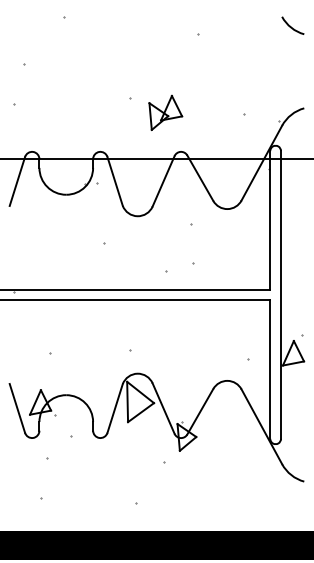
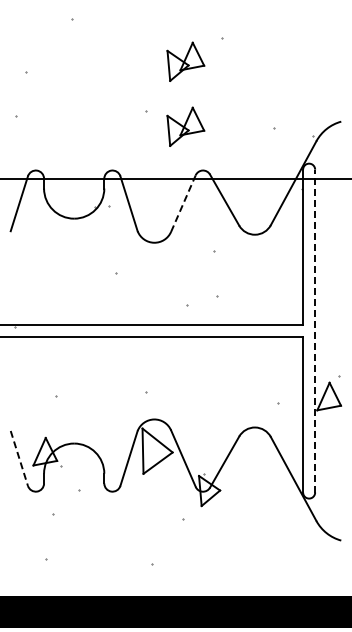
arc: (291, 26) -> (326, 29), removed
part: (165, 54) -> (185, 61), added
line: (163, 181) -> (183, 203), solid -> dashed
line: (281, 294) -> (315, 330), solid -> dashed
line: (17, 408) -> (19, 458), solid -> dashed

